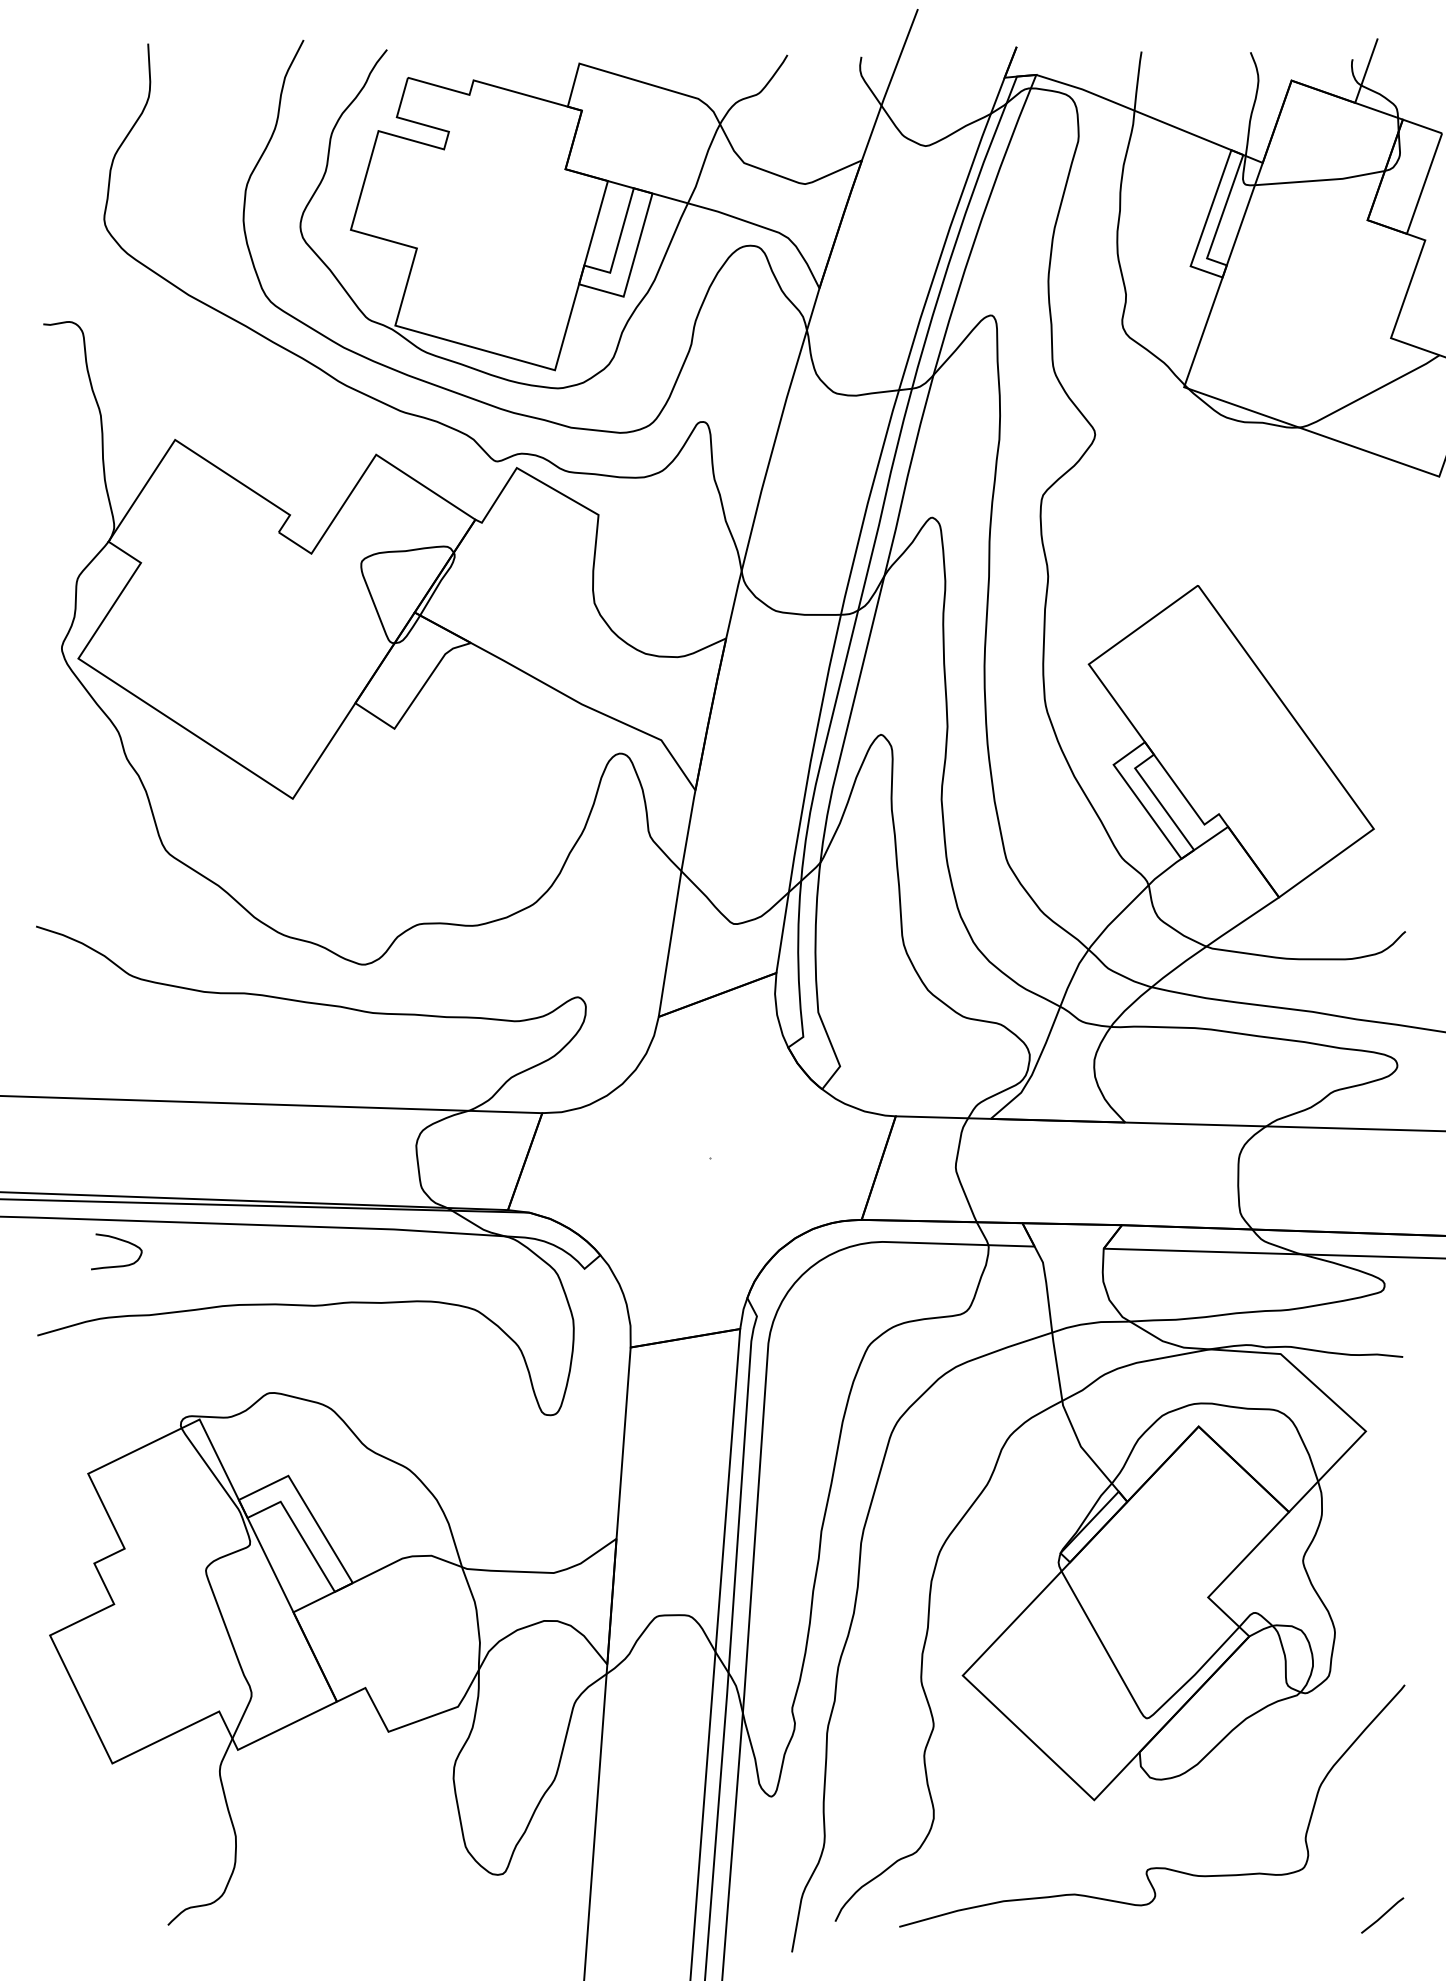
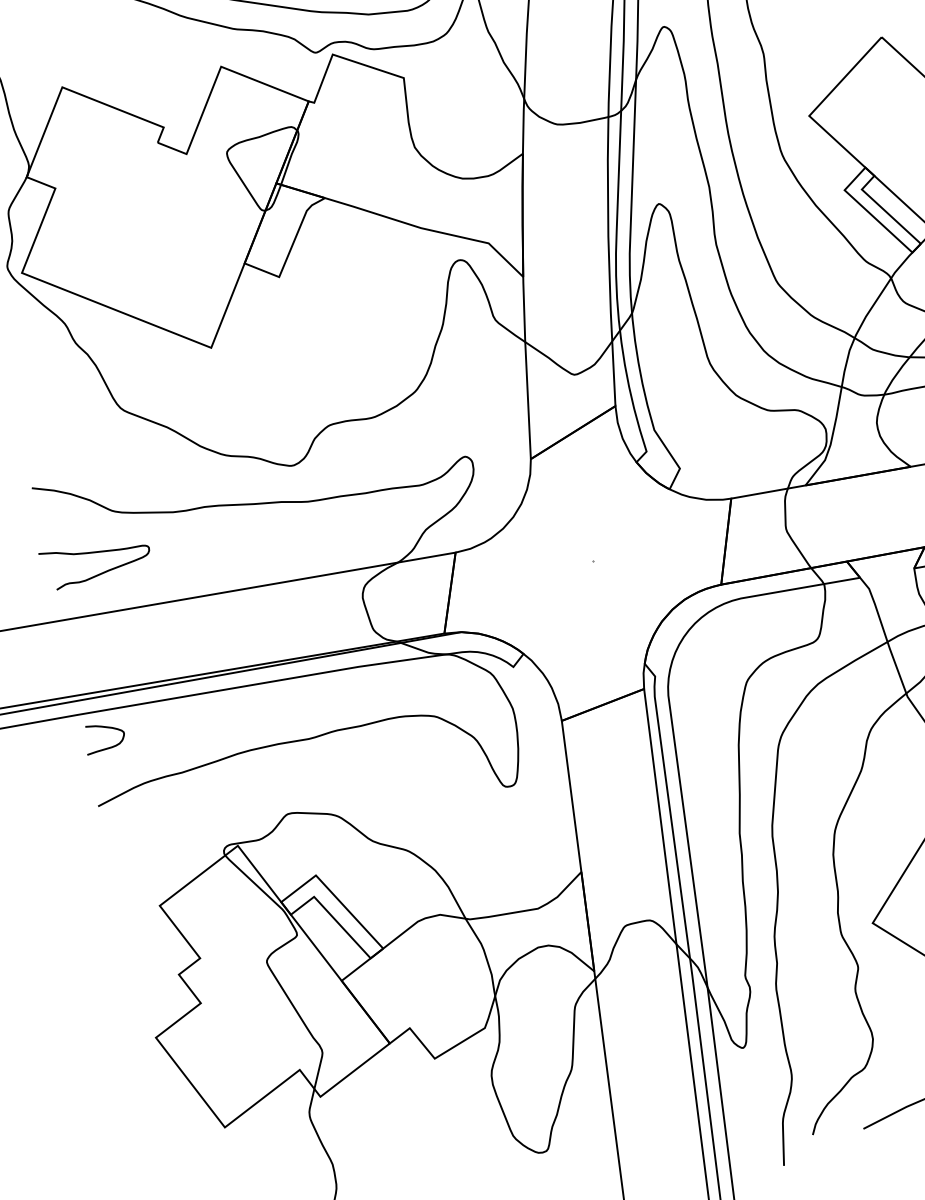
curve: (96, 1022) -> (94, 553), added
curve: (119, 1240) -> (104, 727), moved

